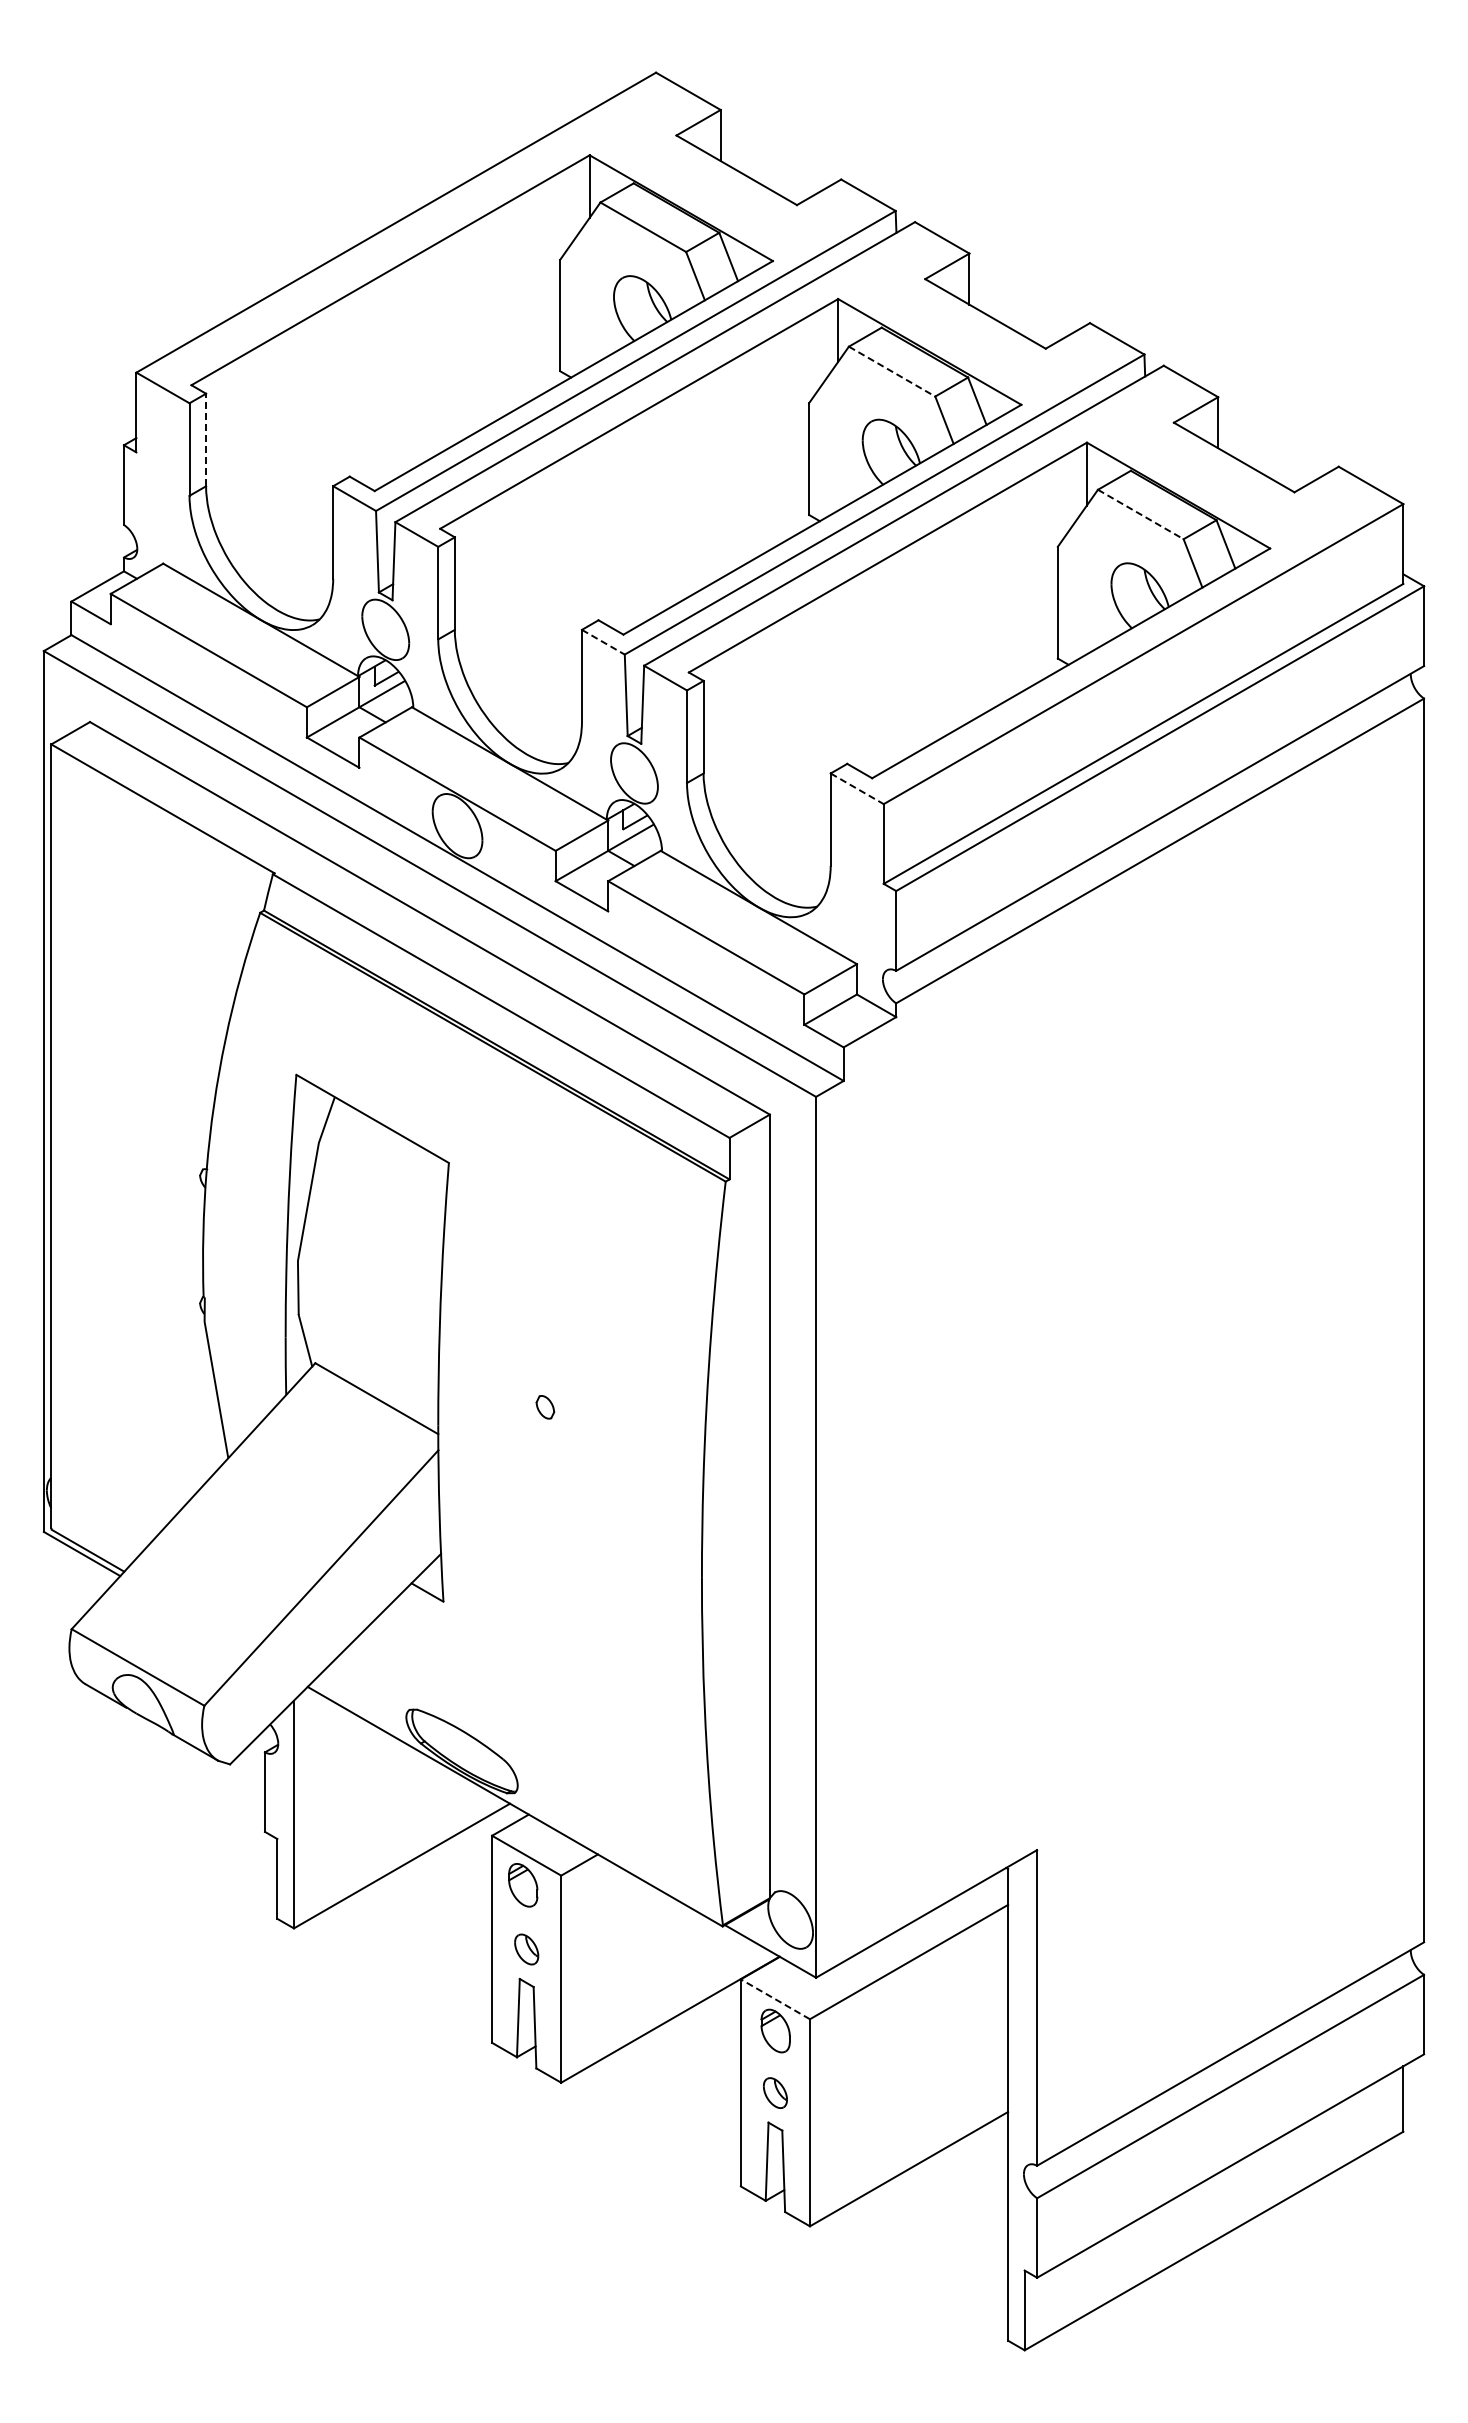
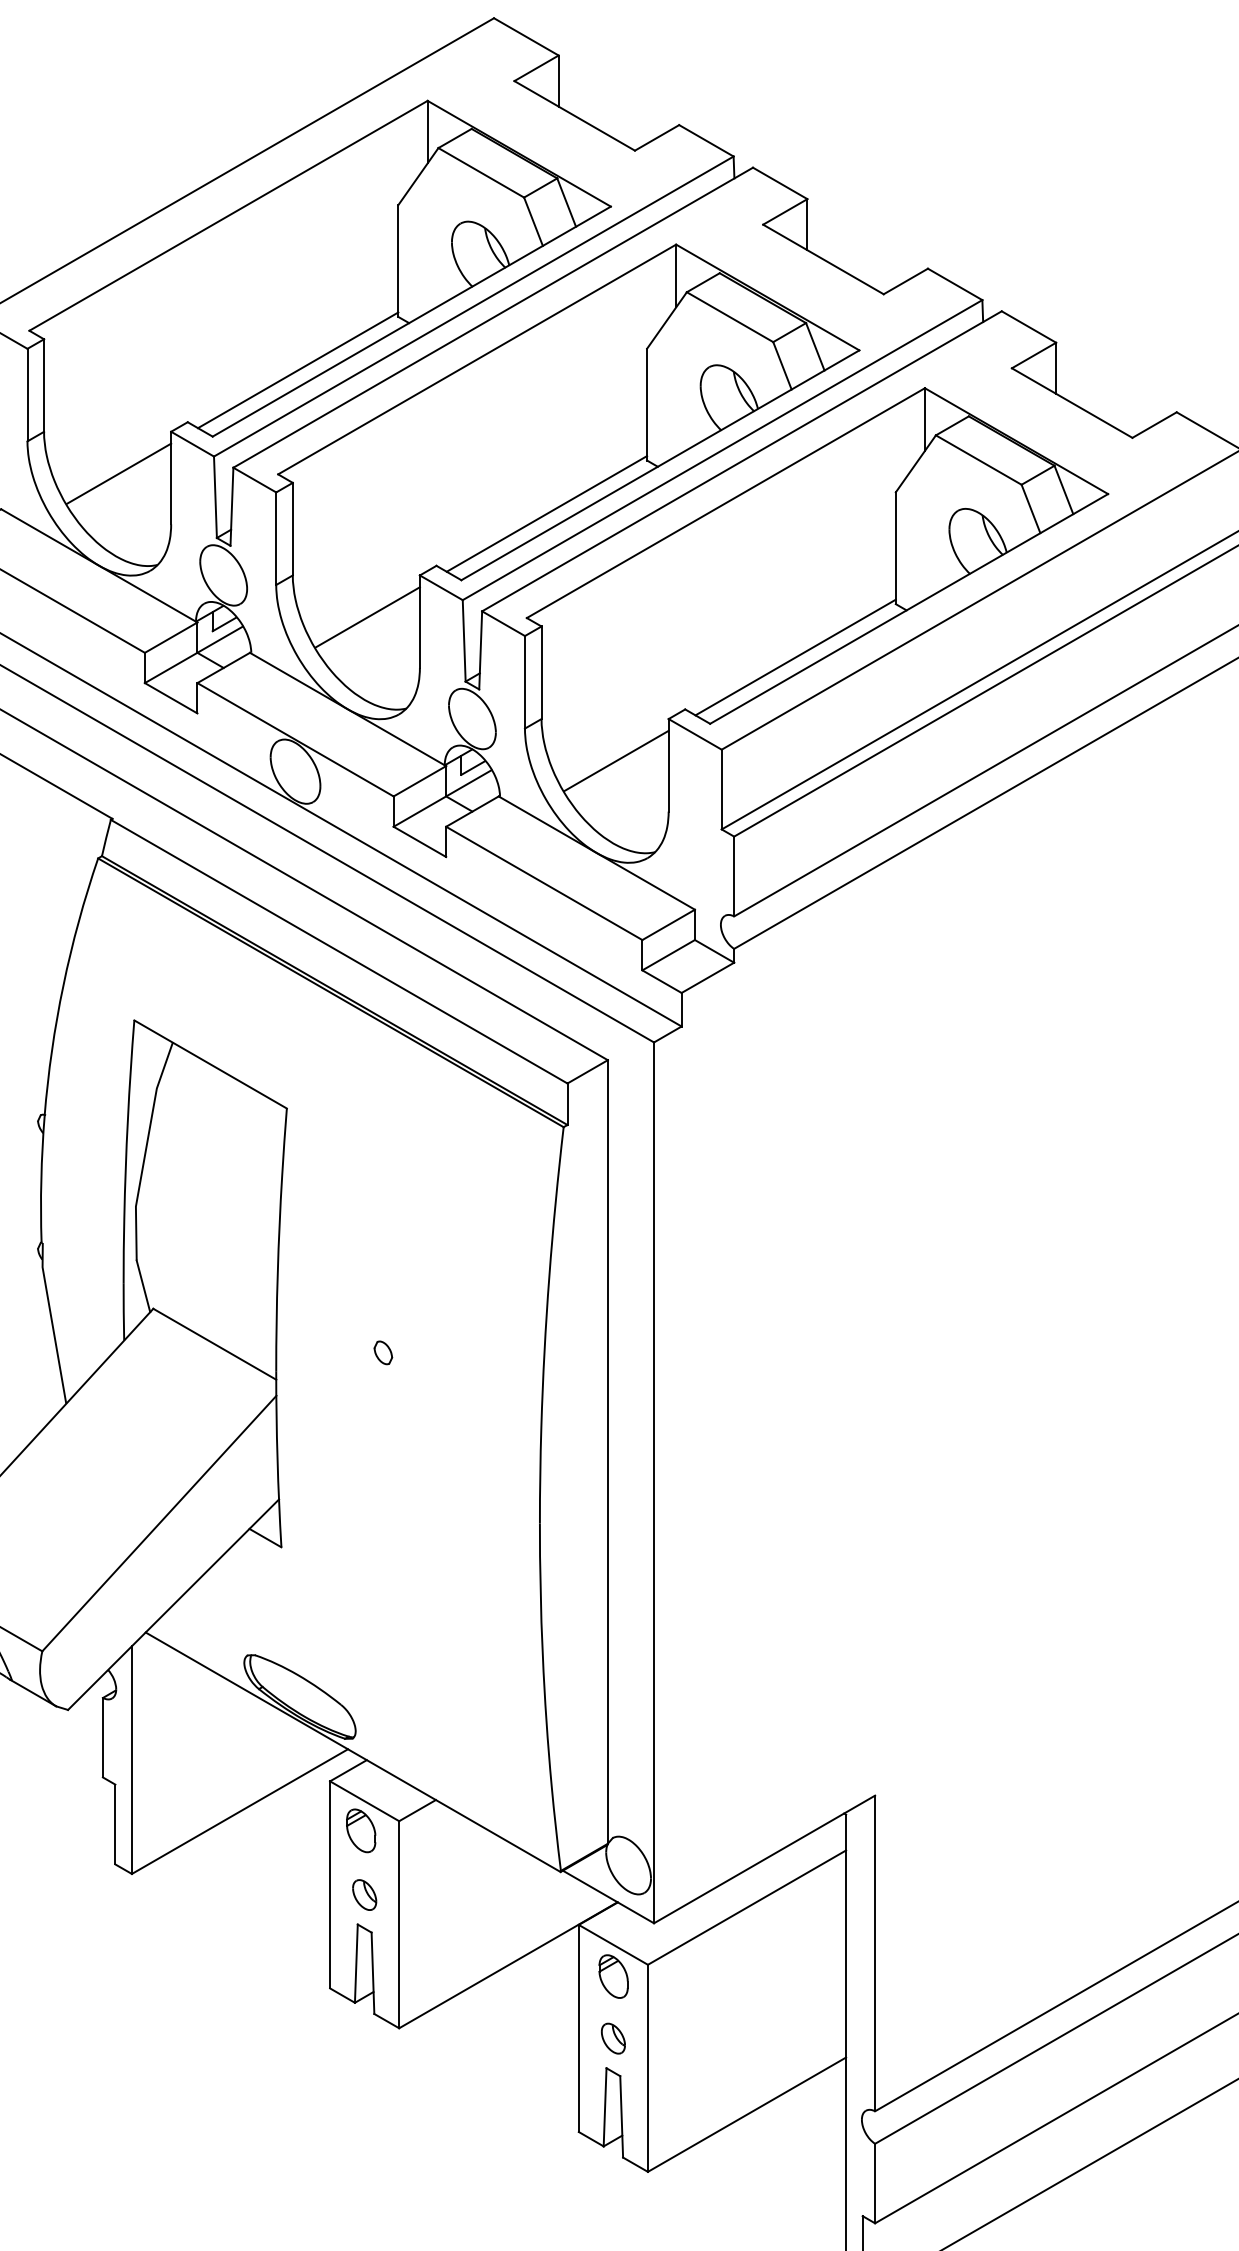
line: (892, 371) -> (730, 317), dashed -> solid
line: (460, 424) -> (298, 370), added
line: (206, 439) -> (44, 385), dashed -> solid
line: (1141, 514) -> (979, 460), dashed -> solid
line: (281, 528) -> (119, 474), added
line: (708, 568) -> (546, 514), added
line: (603, 642) -> (441, 588), dashed -> solid
line: (529, 671) -> (367, 617), added
line: (957, 711) -> (795, 657), added
line: (857, 788) -> (695, 734), dashed -> solid
line: (778, 815) -> (616, 761), added
line: (775, 1999) -> (613, 1945), dashed -> solid

